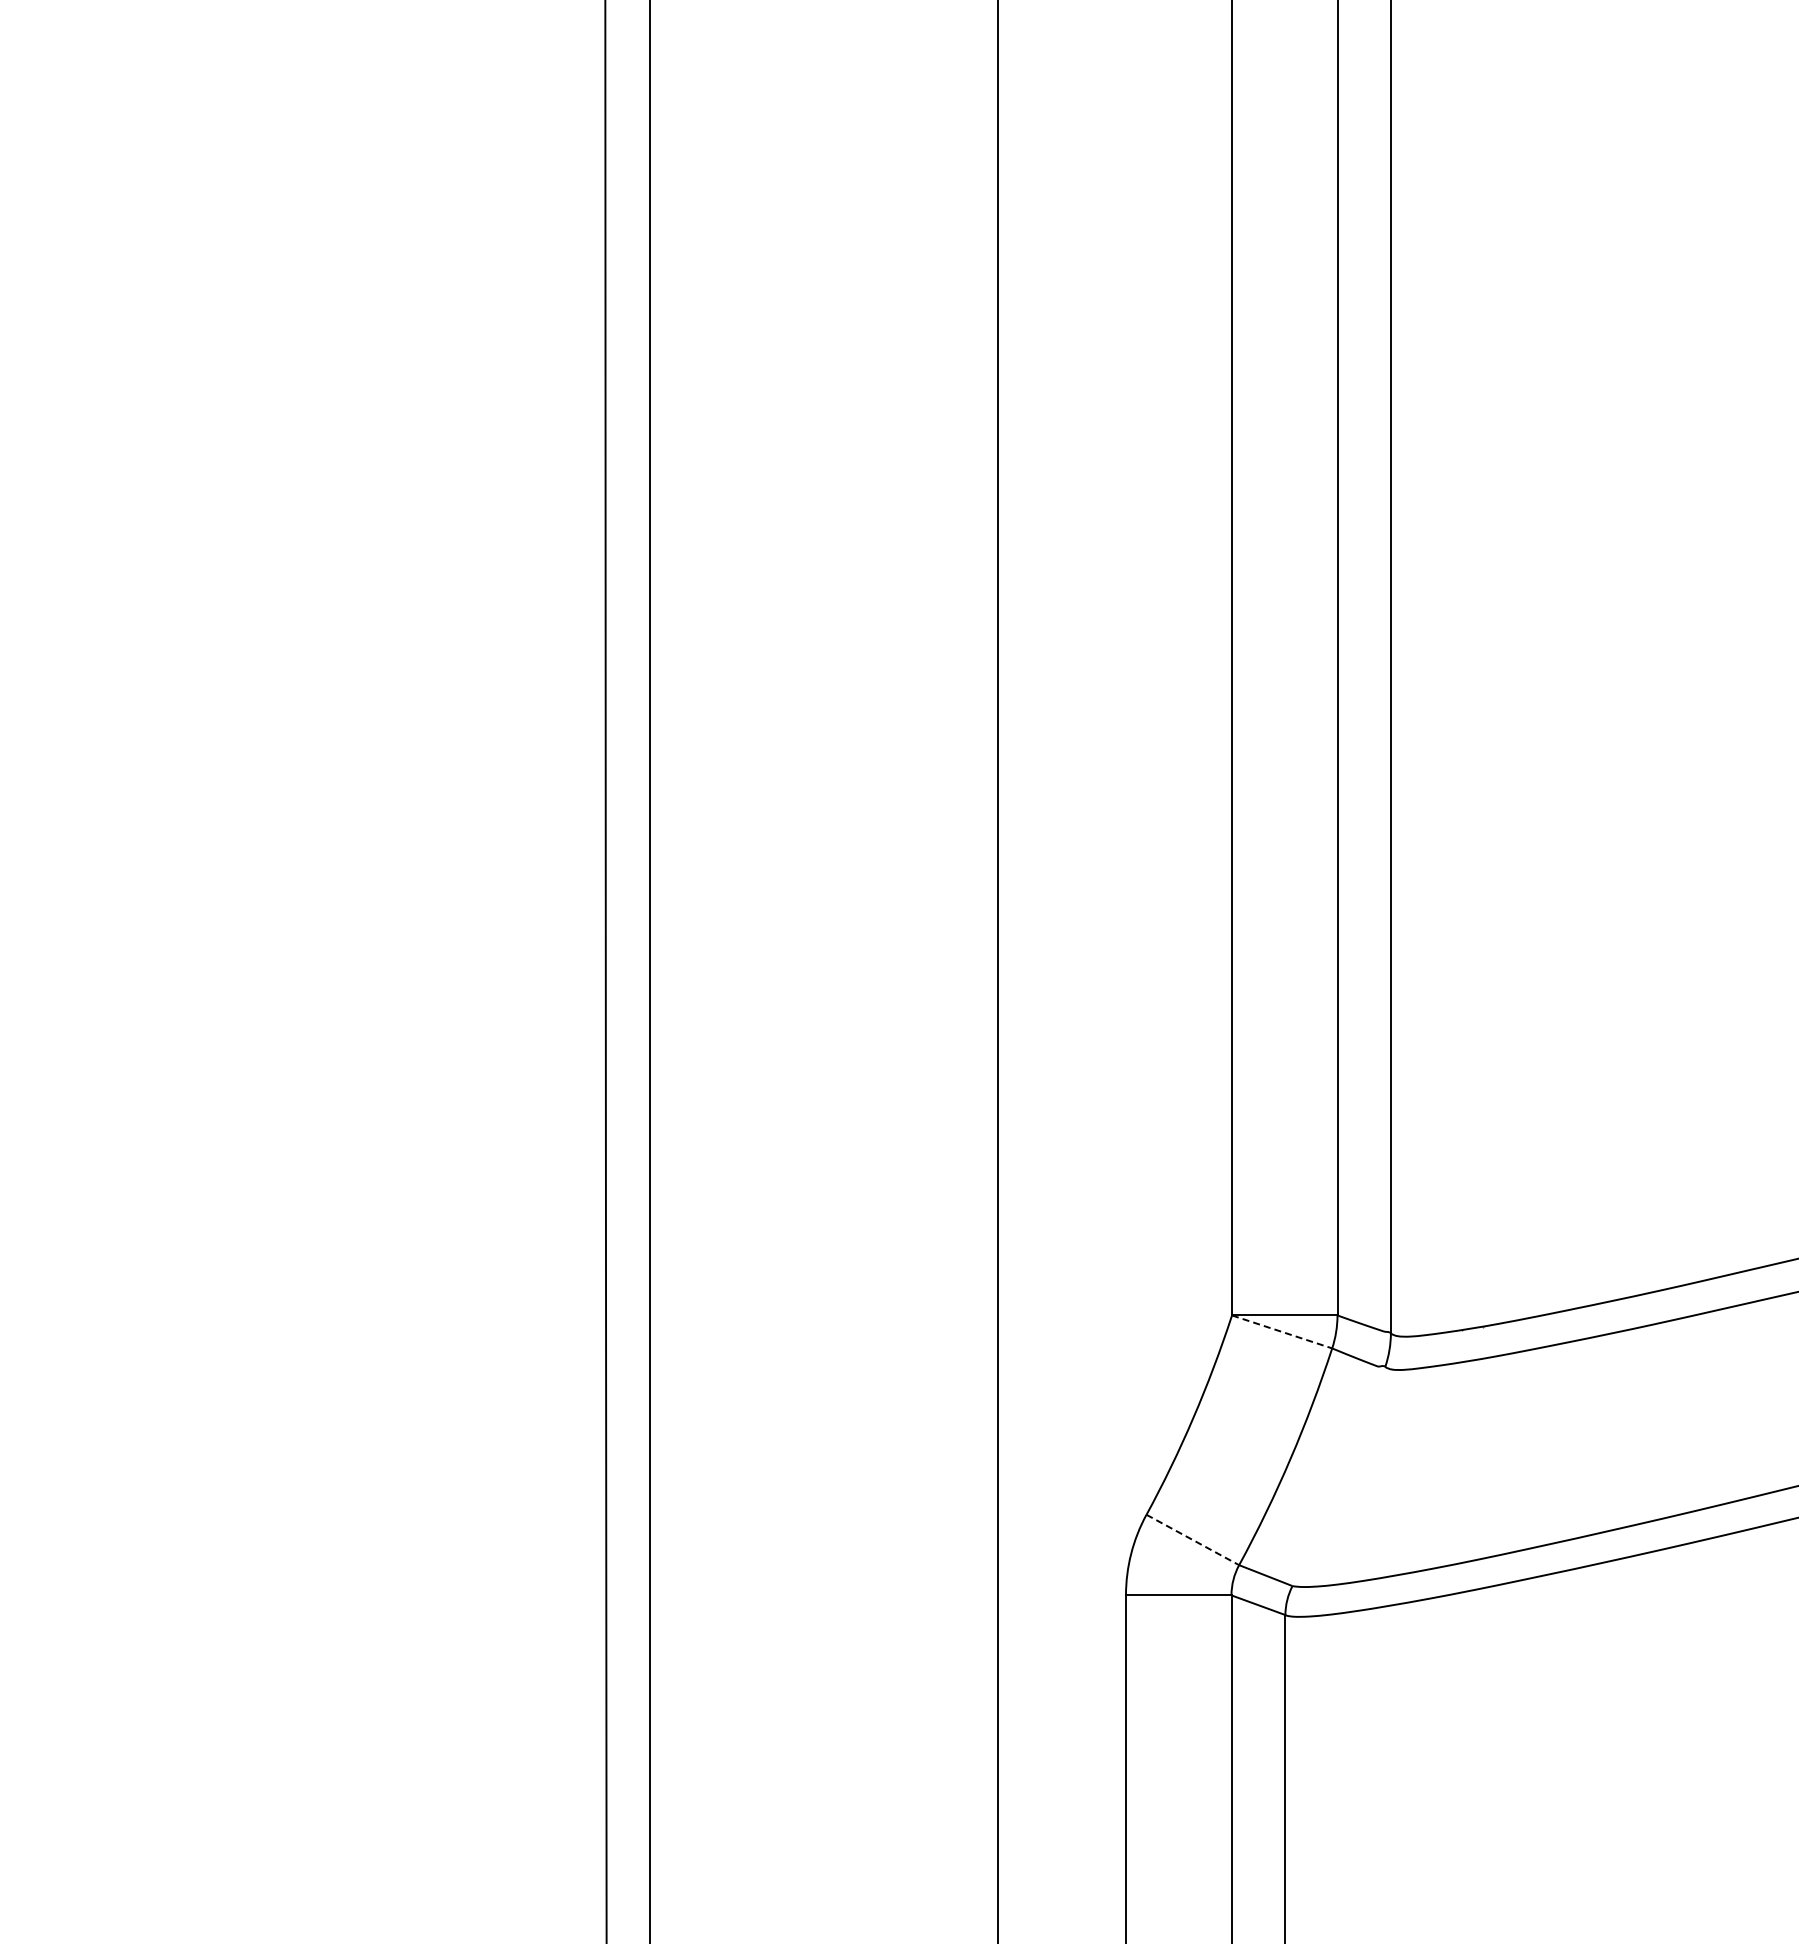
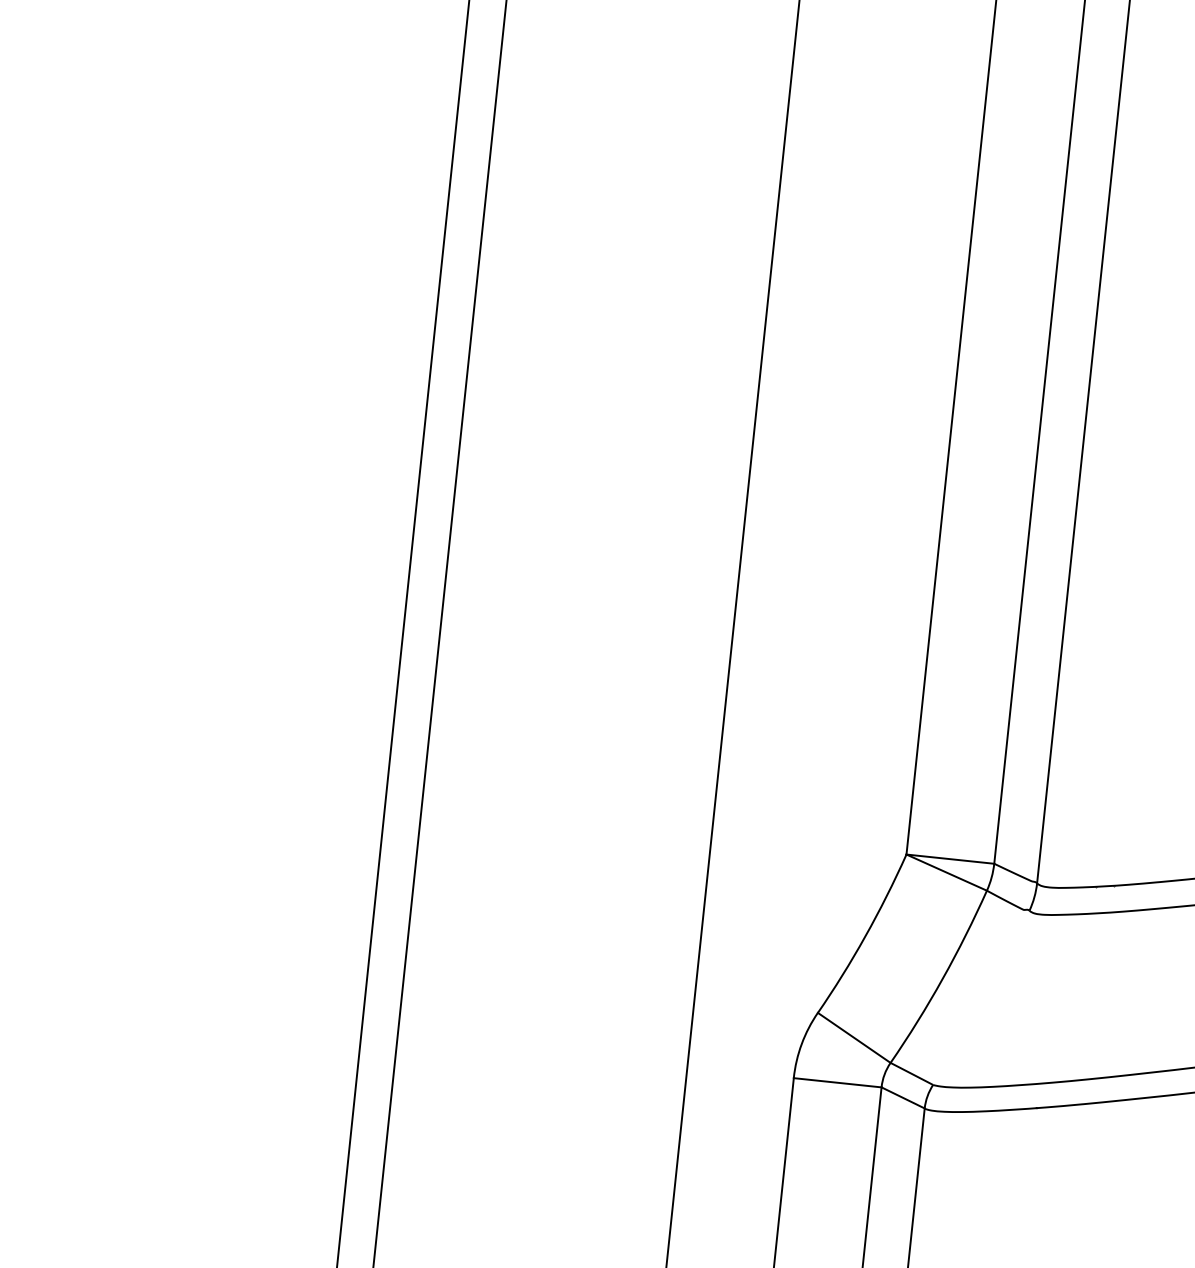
line: (1282, 1331) -> (947, 872), dashed -> solid
line: (1192, 1539) -> (854, 1037), dashed -> solid

